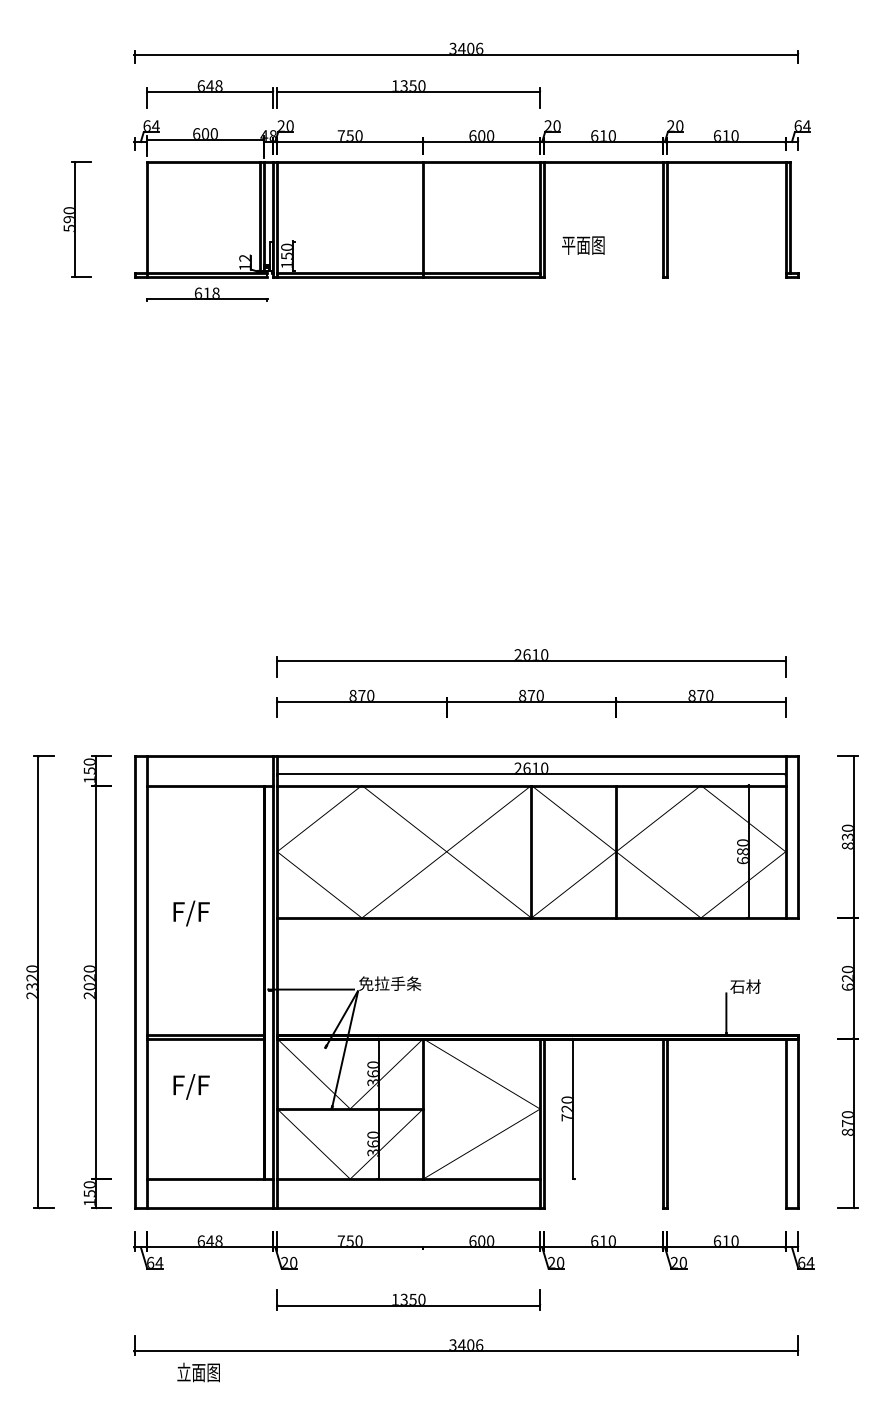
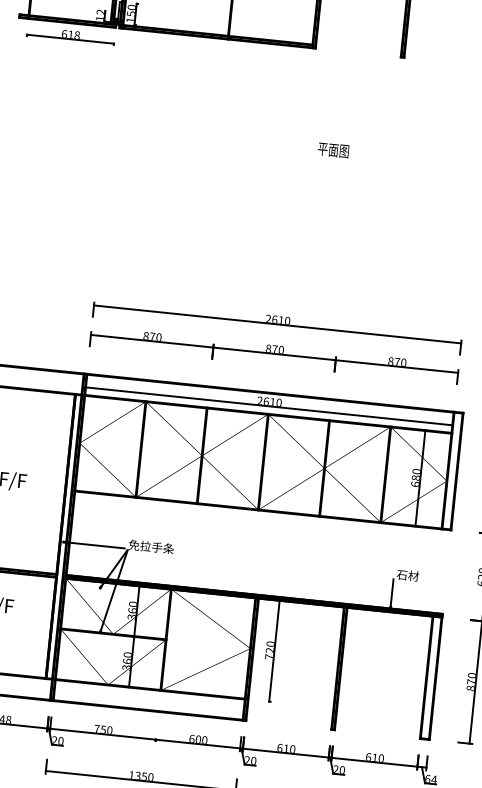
text: (583, 245) -> (333, 150), moved
line: (361, 851) -> (140, 449), added
line: (446, 851) -> (202, 455), added
line: (700, 851) -> (385, 474), added

